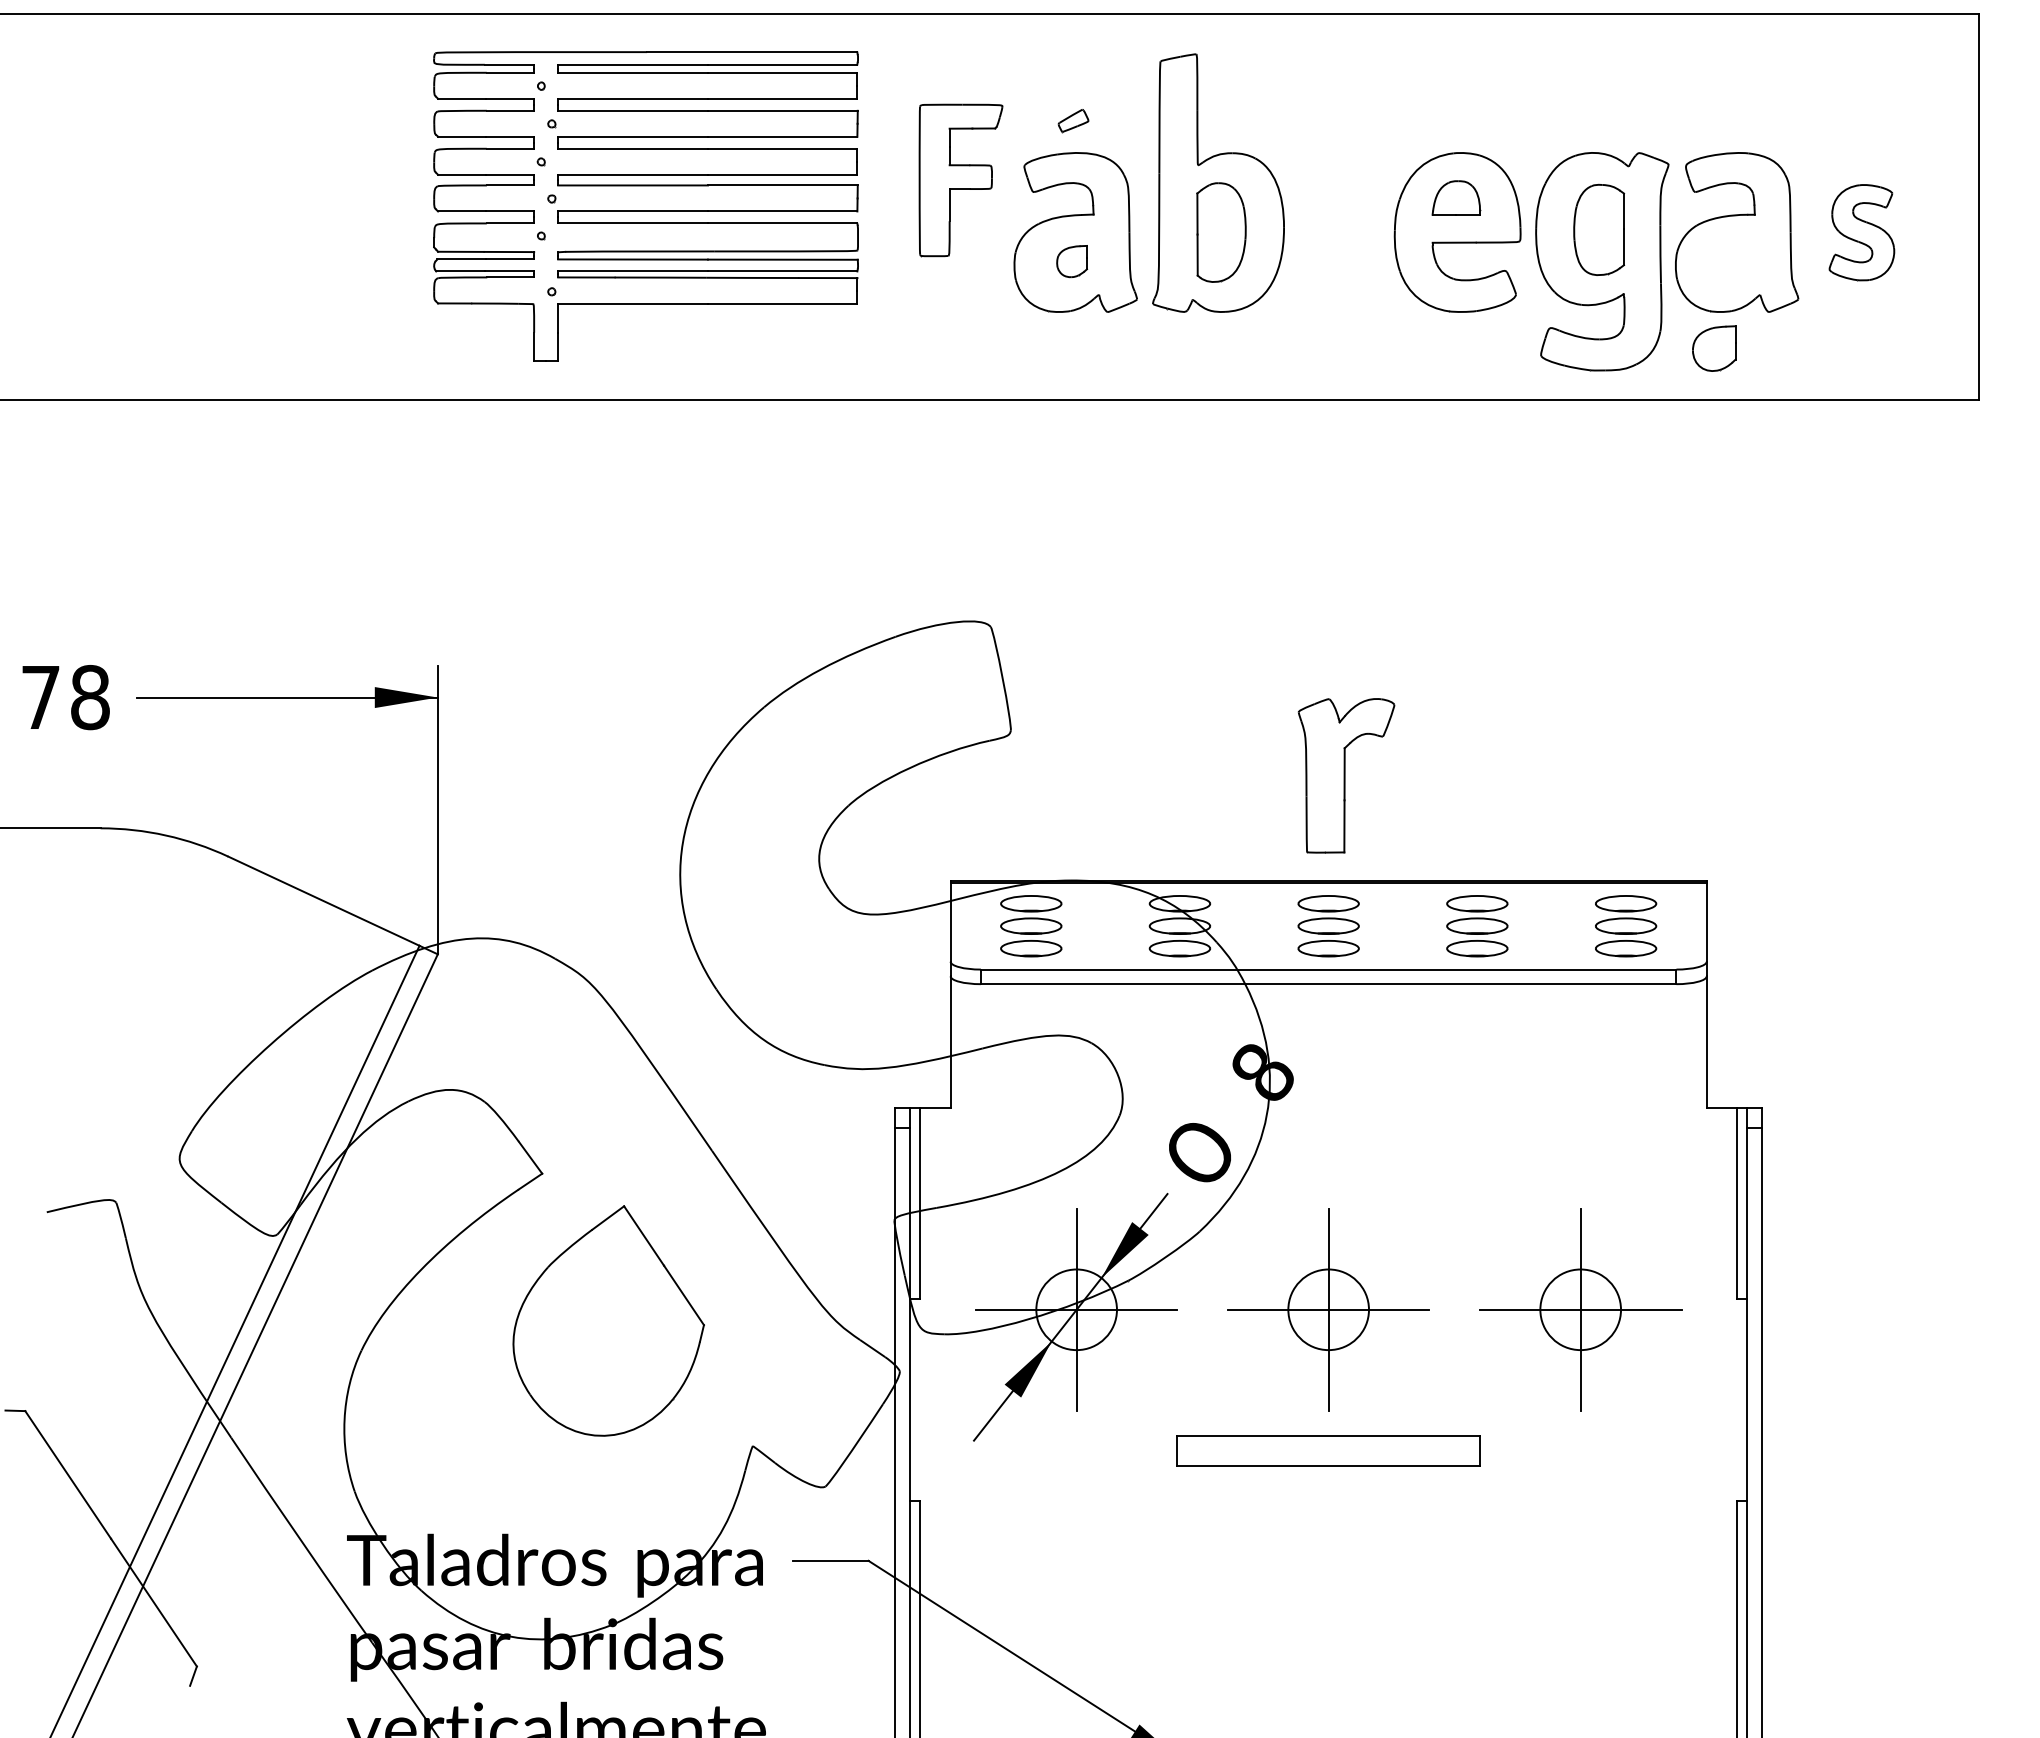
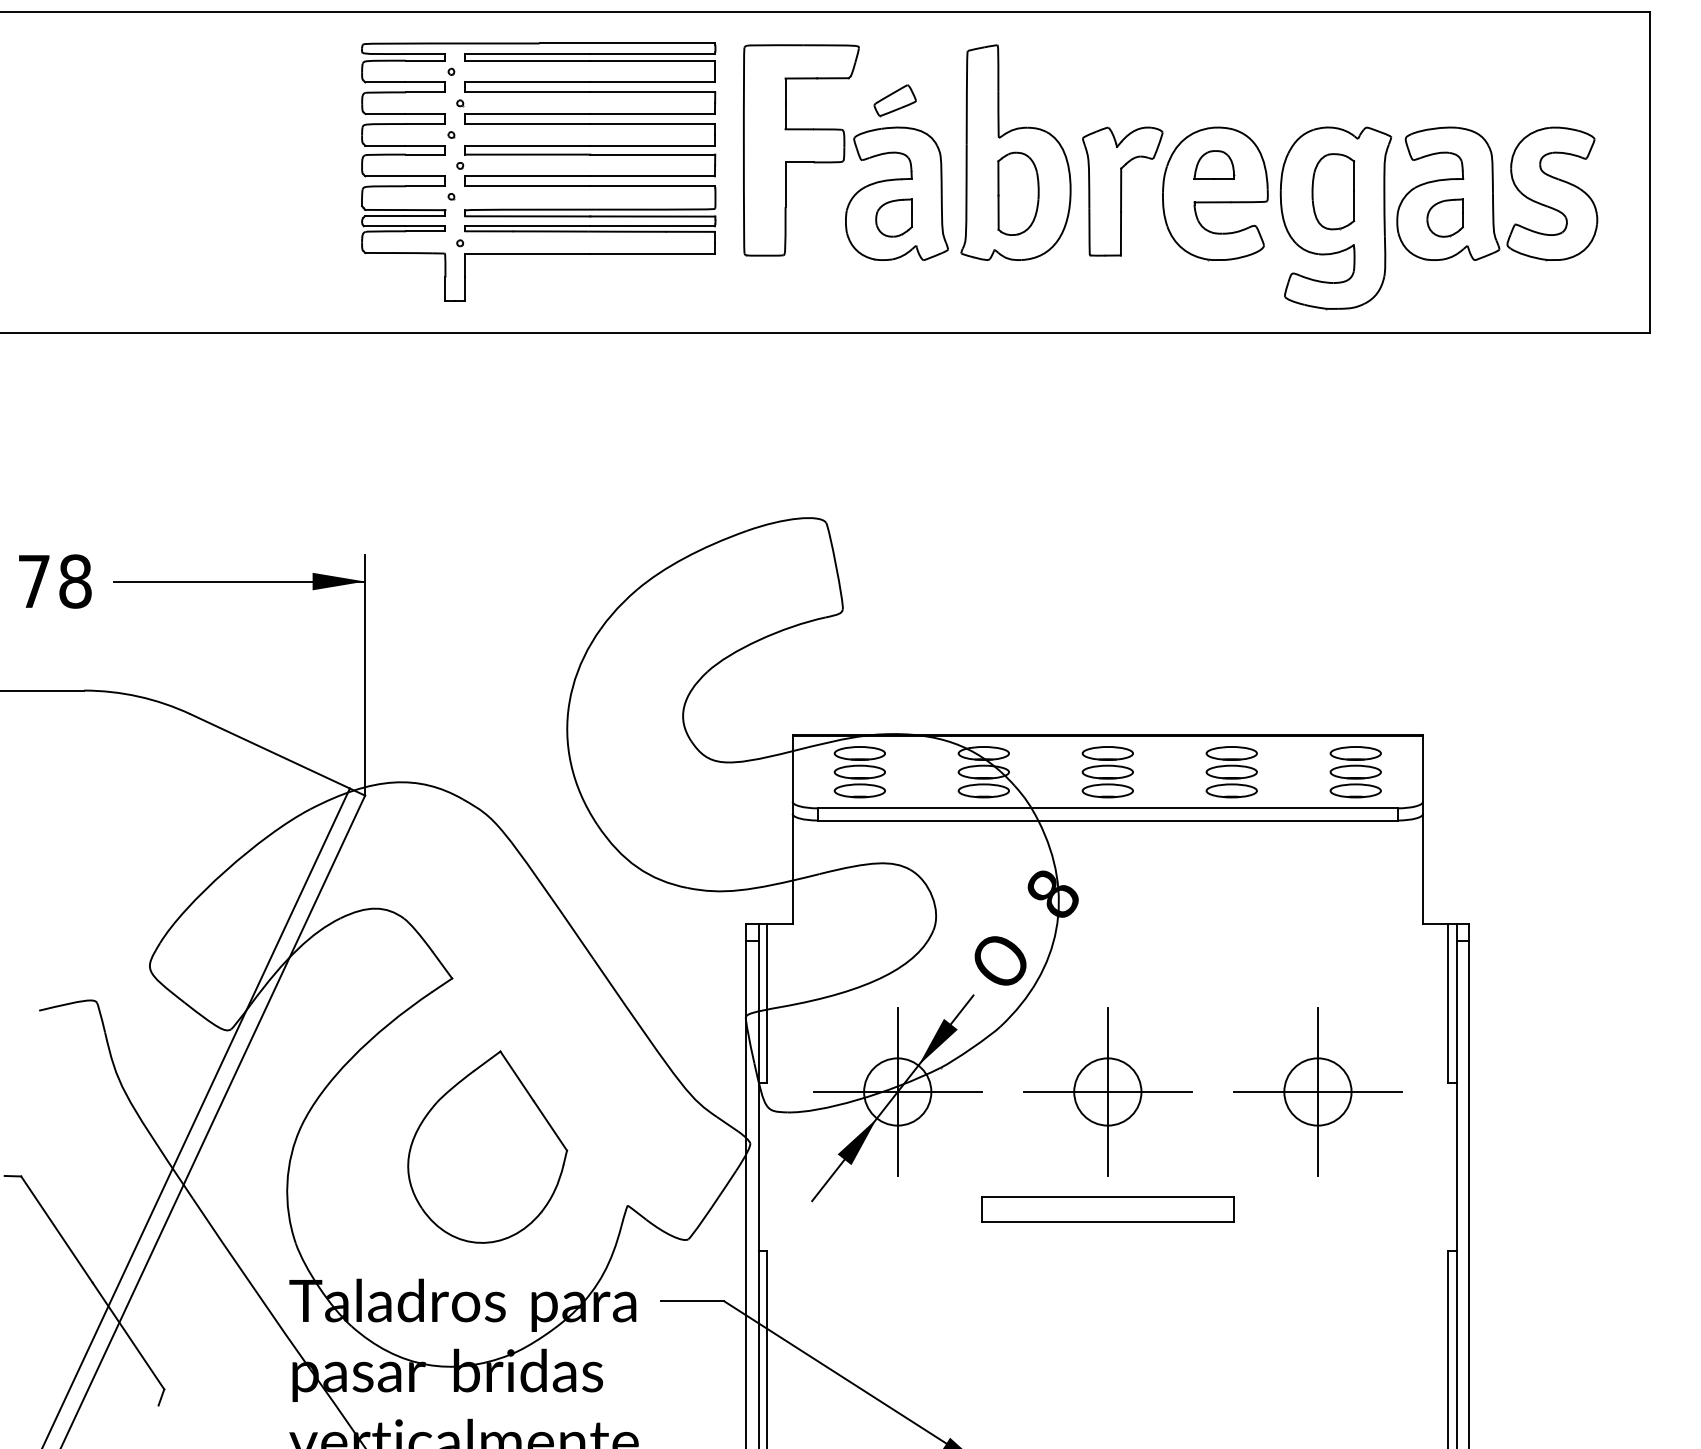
part: (1073, 120) -> (895, 100), size x1.67
part: (960, 180) -> (800, 150), size x1.67
part: (1861, 232) -> (1552, 193), size x1.67
part: (1071, 261) -> (893, 218), size x1.43
part: (1714, 348) -> (1445, 218), moved
part: (1346, 775) -> (1122, 191), moved
part: (608, 1320) -> (487, 1146), moved

